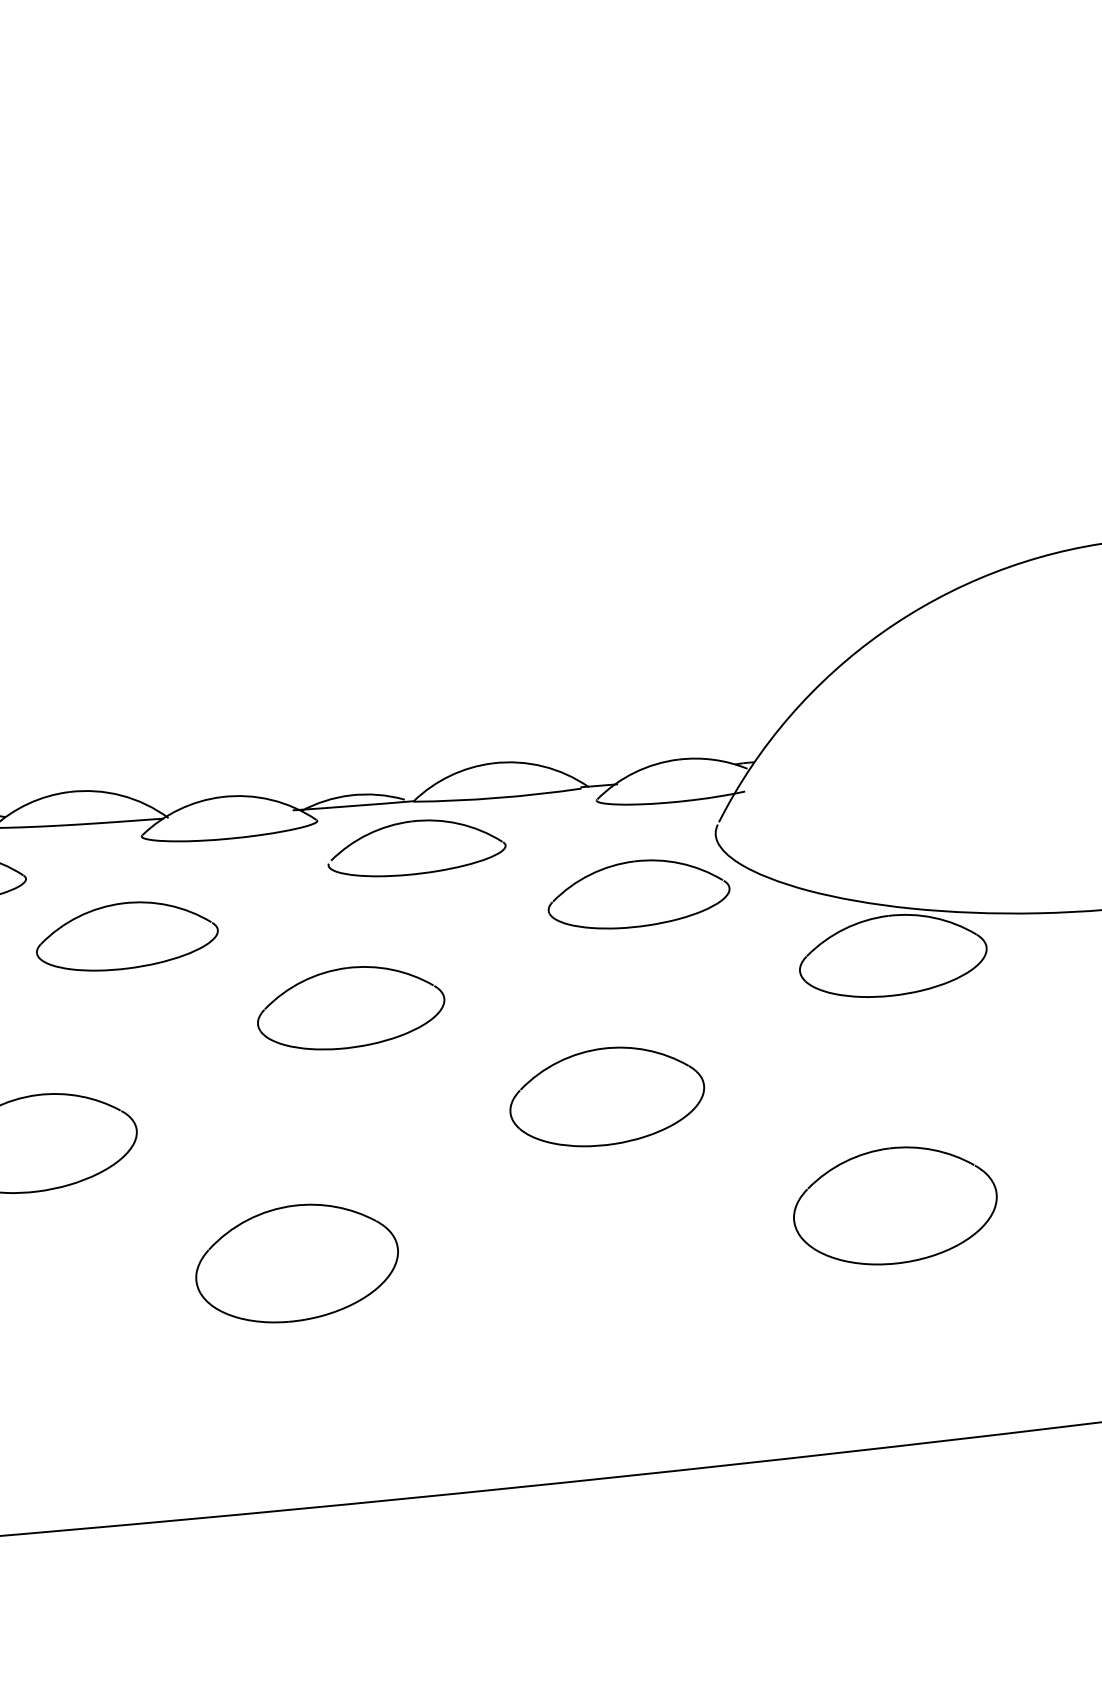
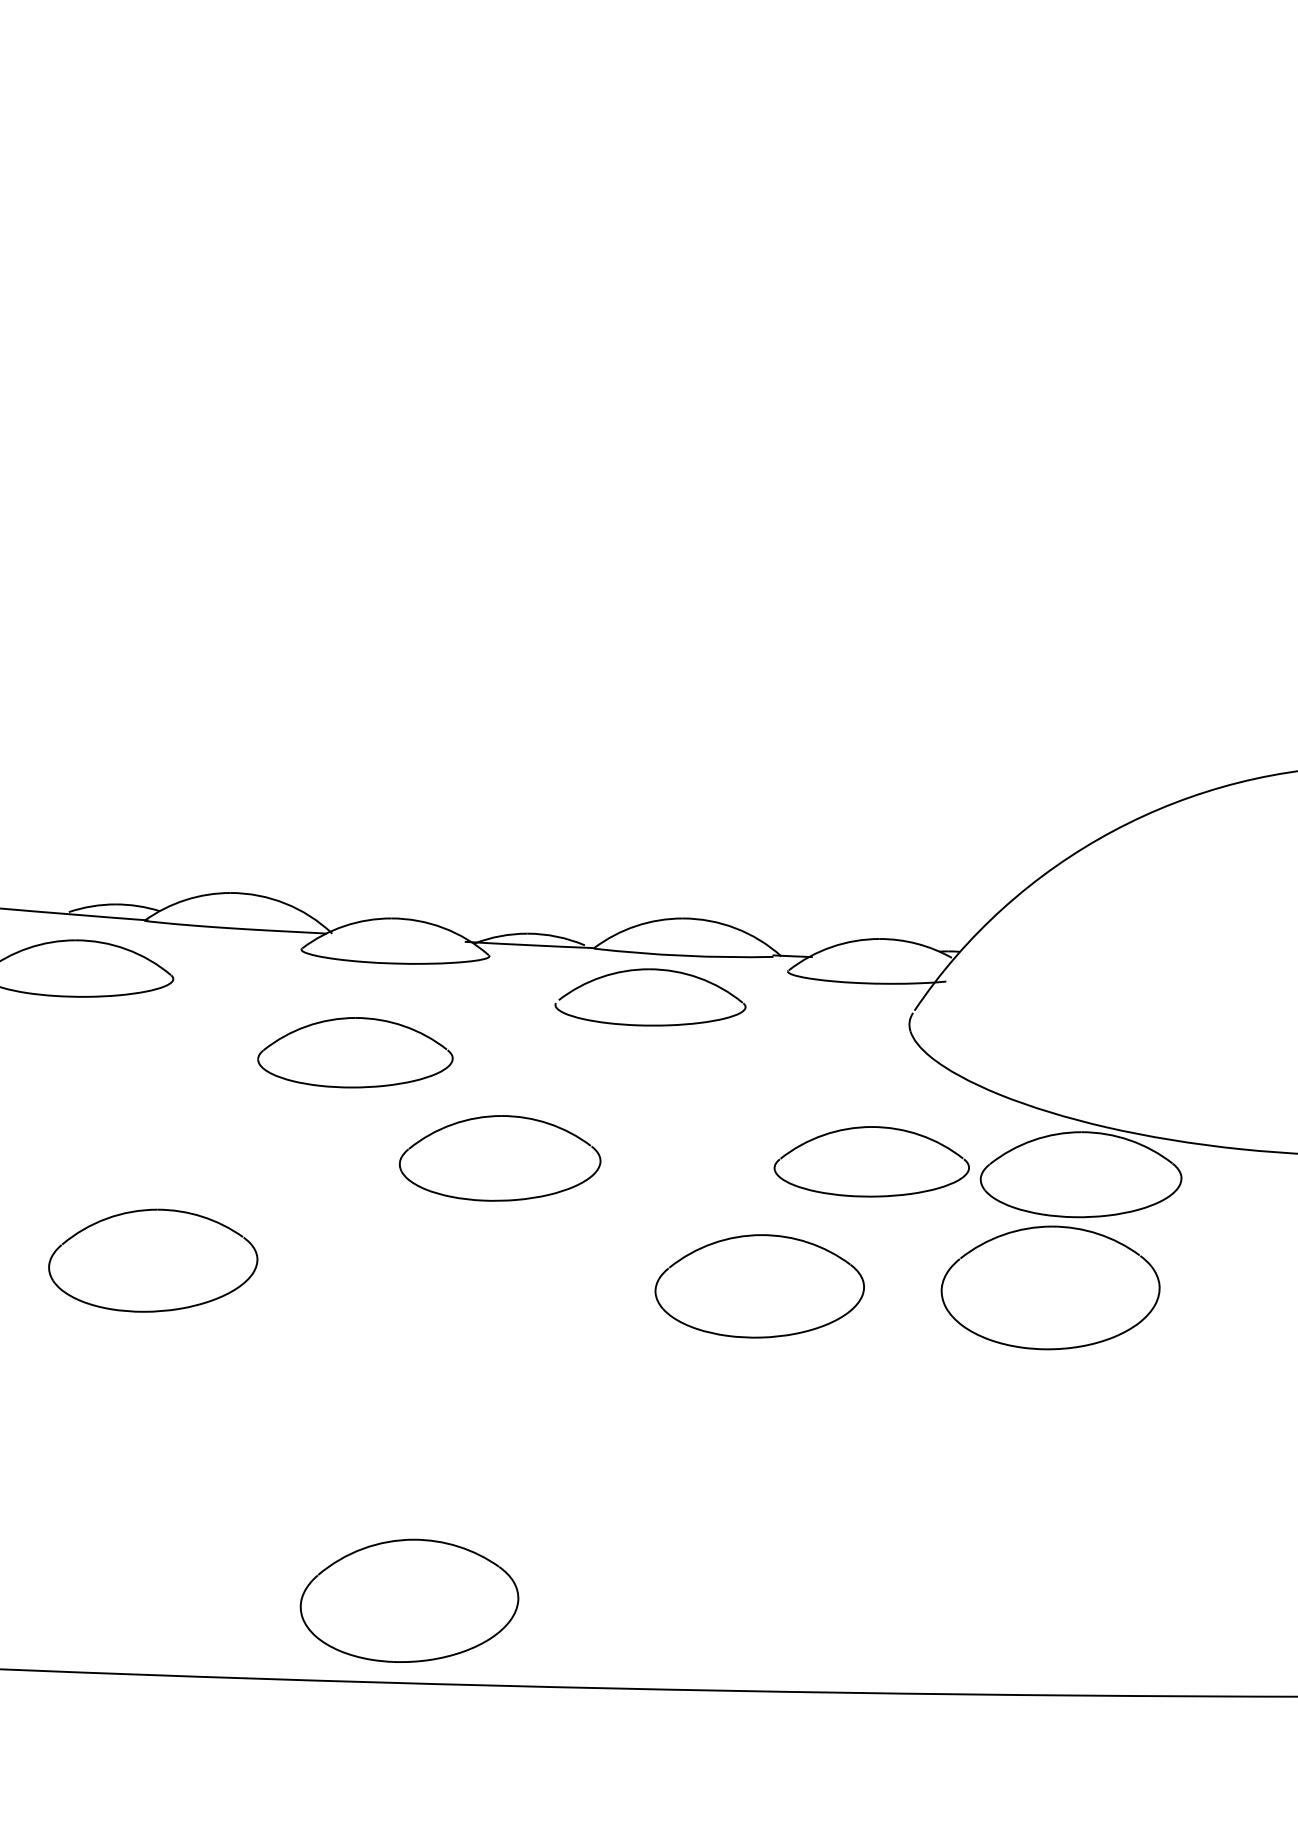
part: (412, 822) -> (650, 970), moved
part: (638, 893) -> (871, 1161), moved
part: (126, 935) -> (355, 1052), moved
part: (895, 1205) -> (1050, 1287), moved
part: (296, 1262) -> (409, 1600), moved

